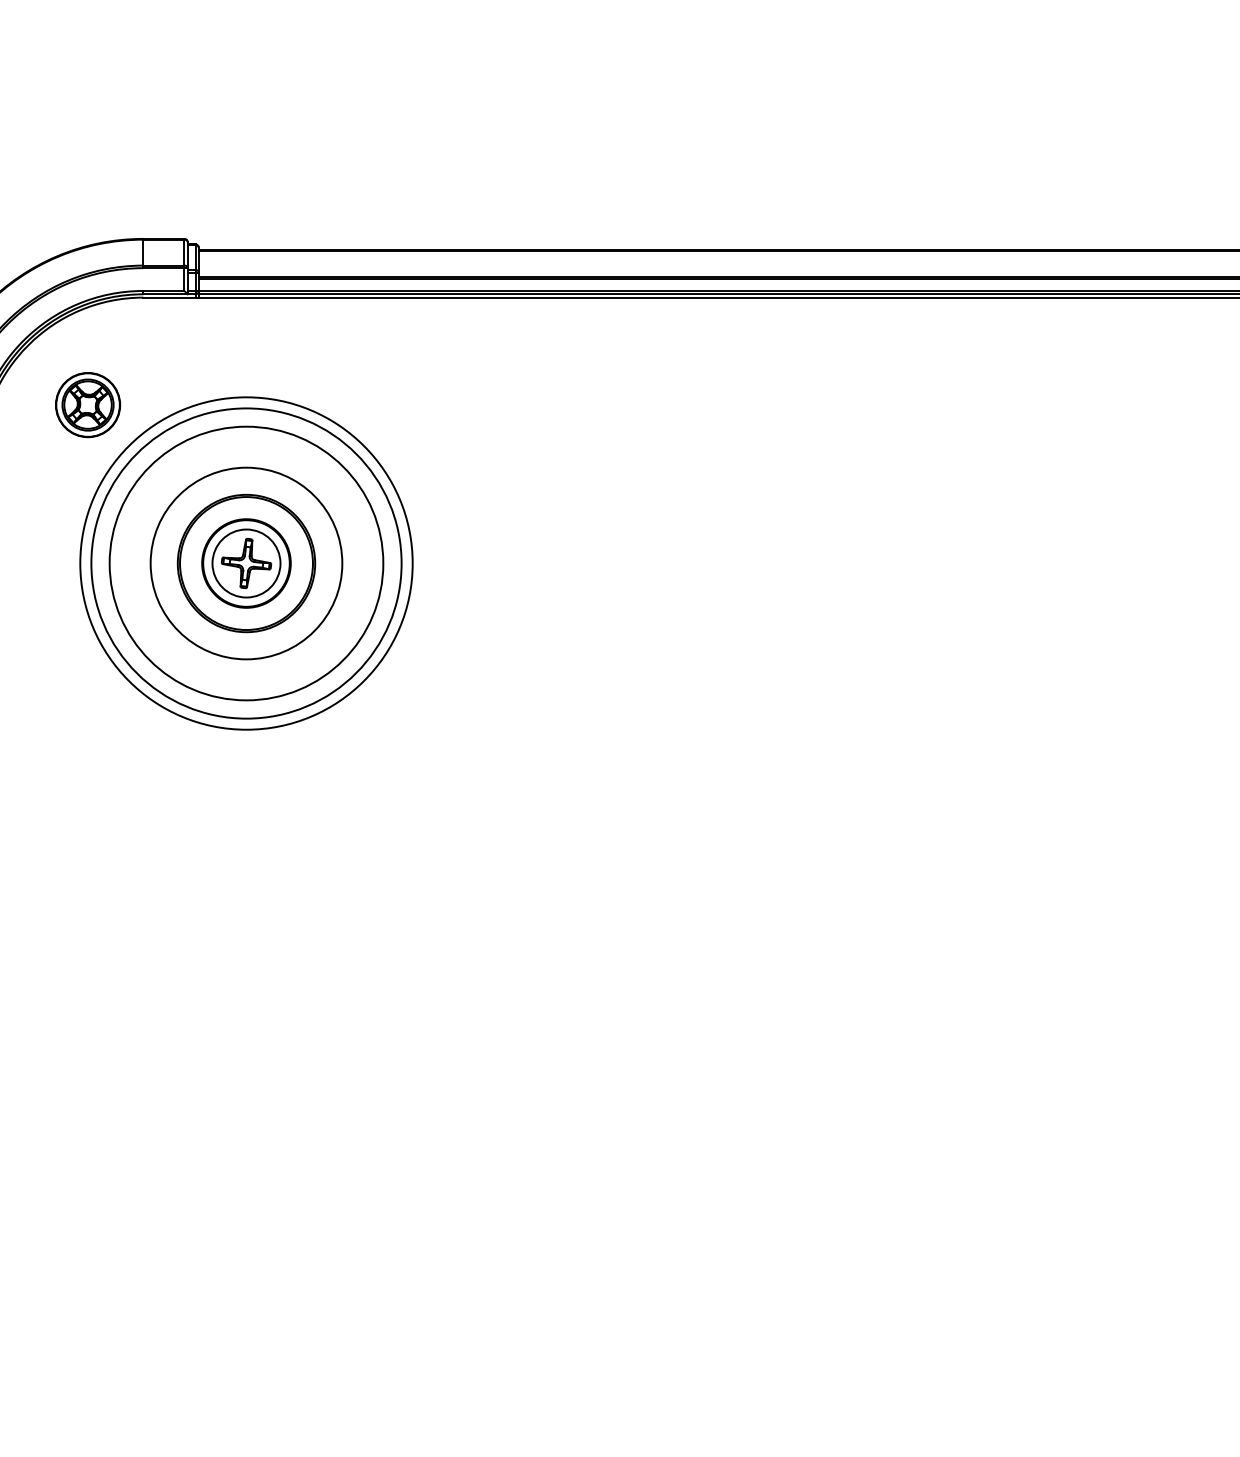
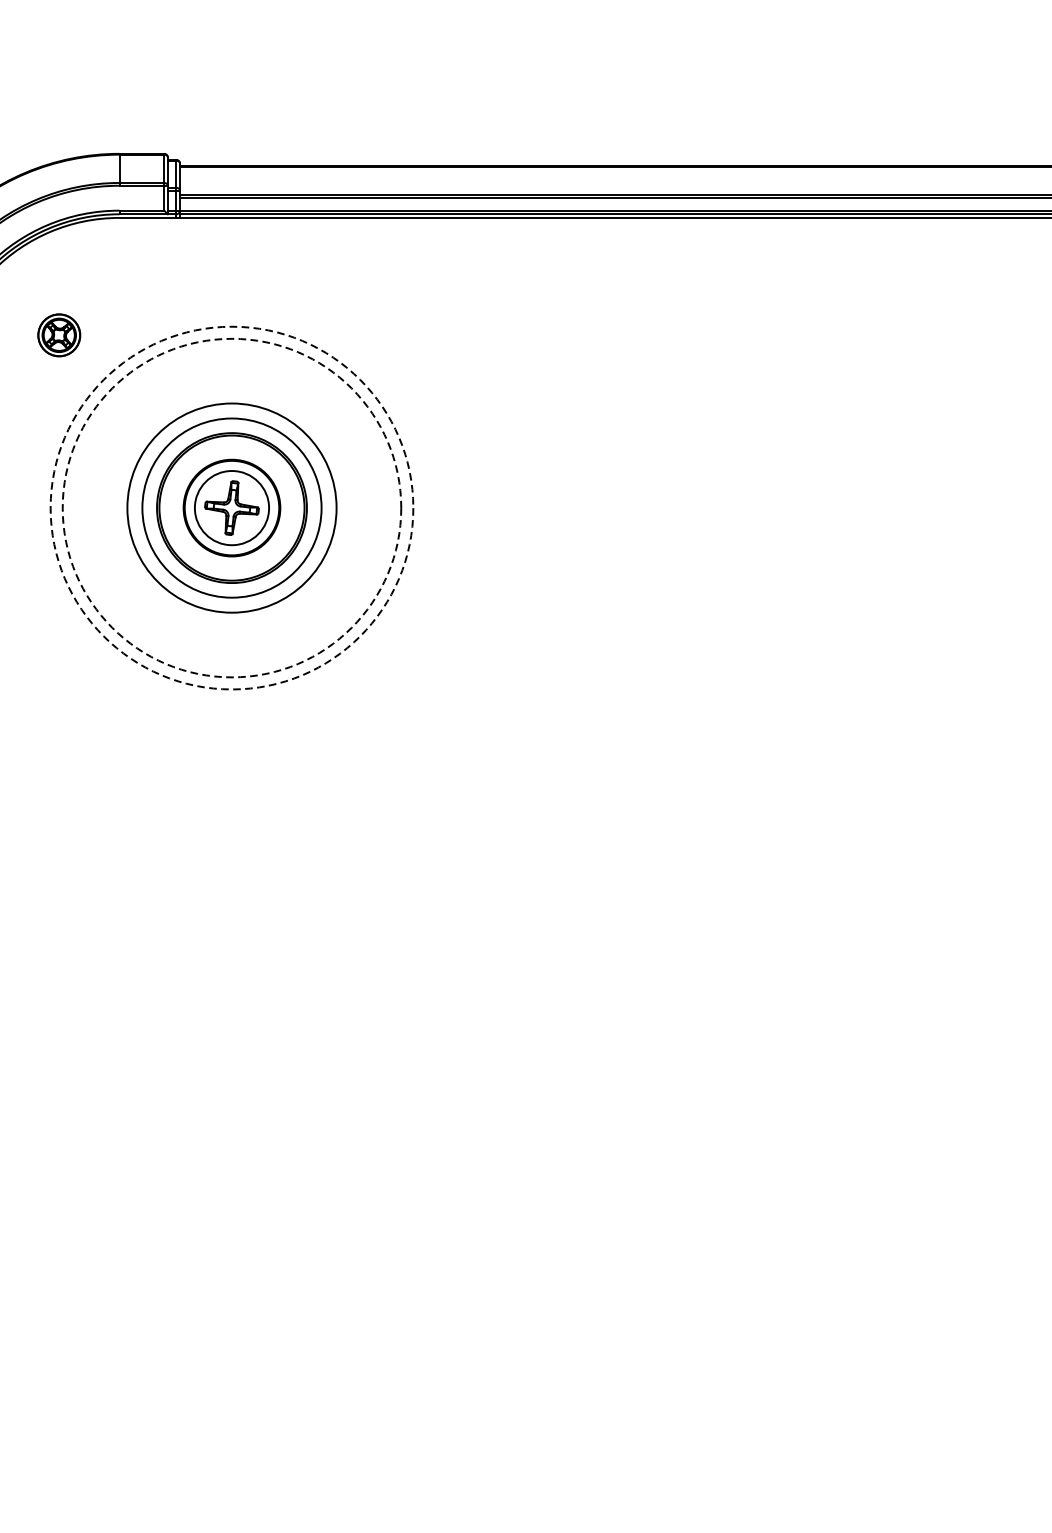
part: (88, 405) -> (59, 335), size x0.6
circle: (246, 563) -> (231, 508), size x0.6
circle: (246, 563) -> (231, 508), solid -> dashed
circle: (246, 563) -> (231, 508), solid -> dashed

